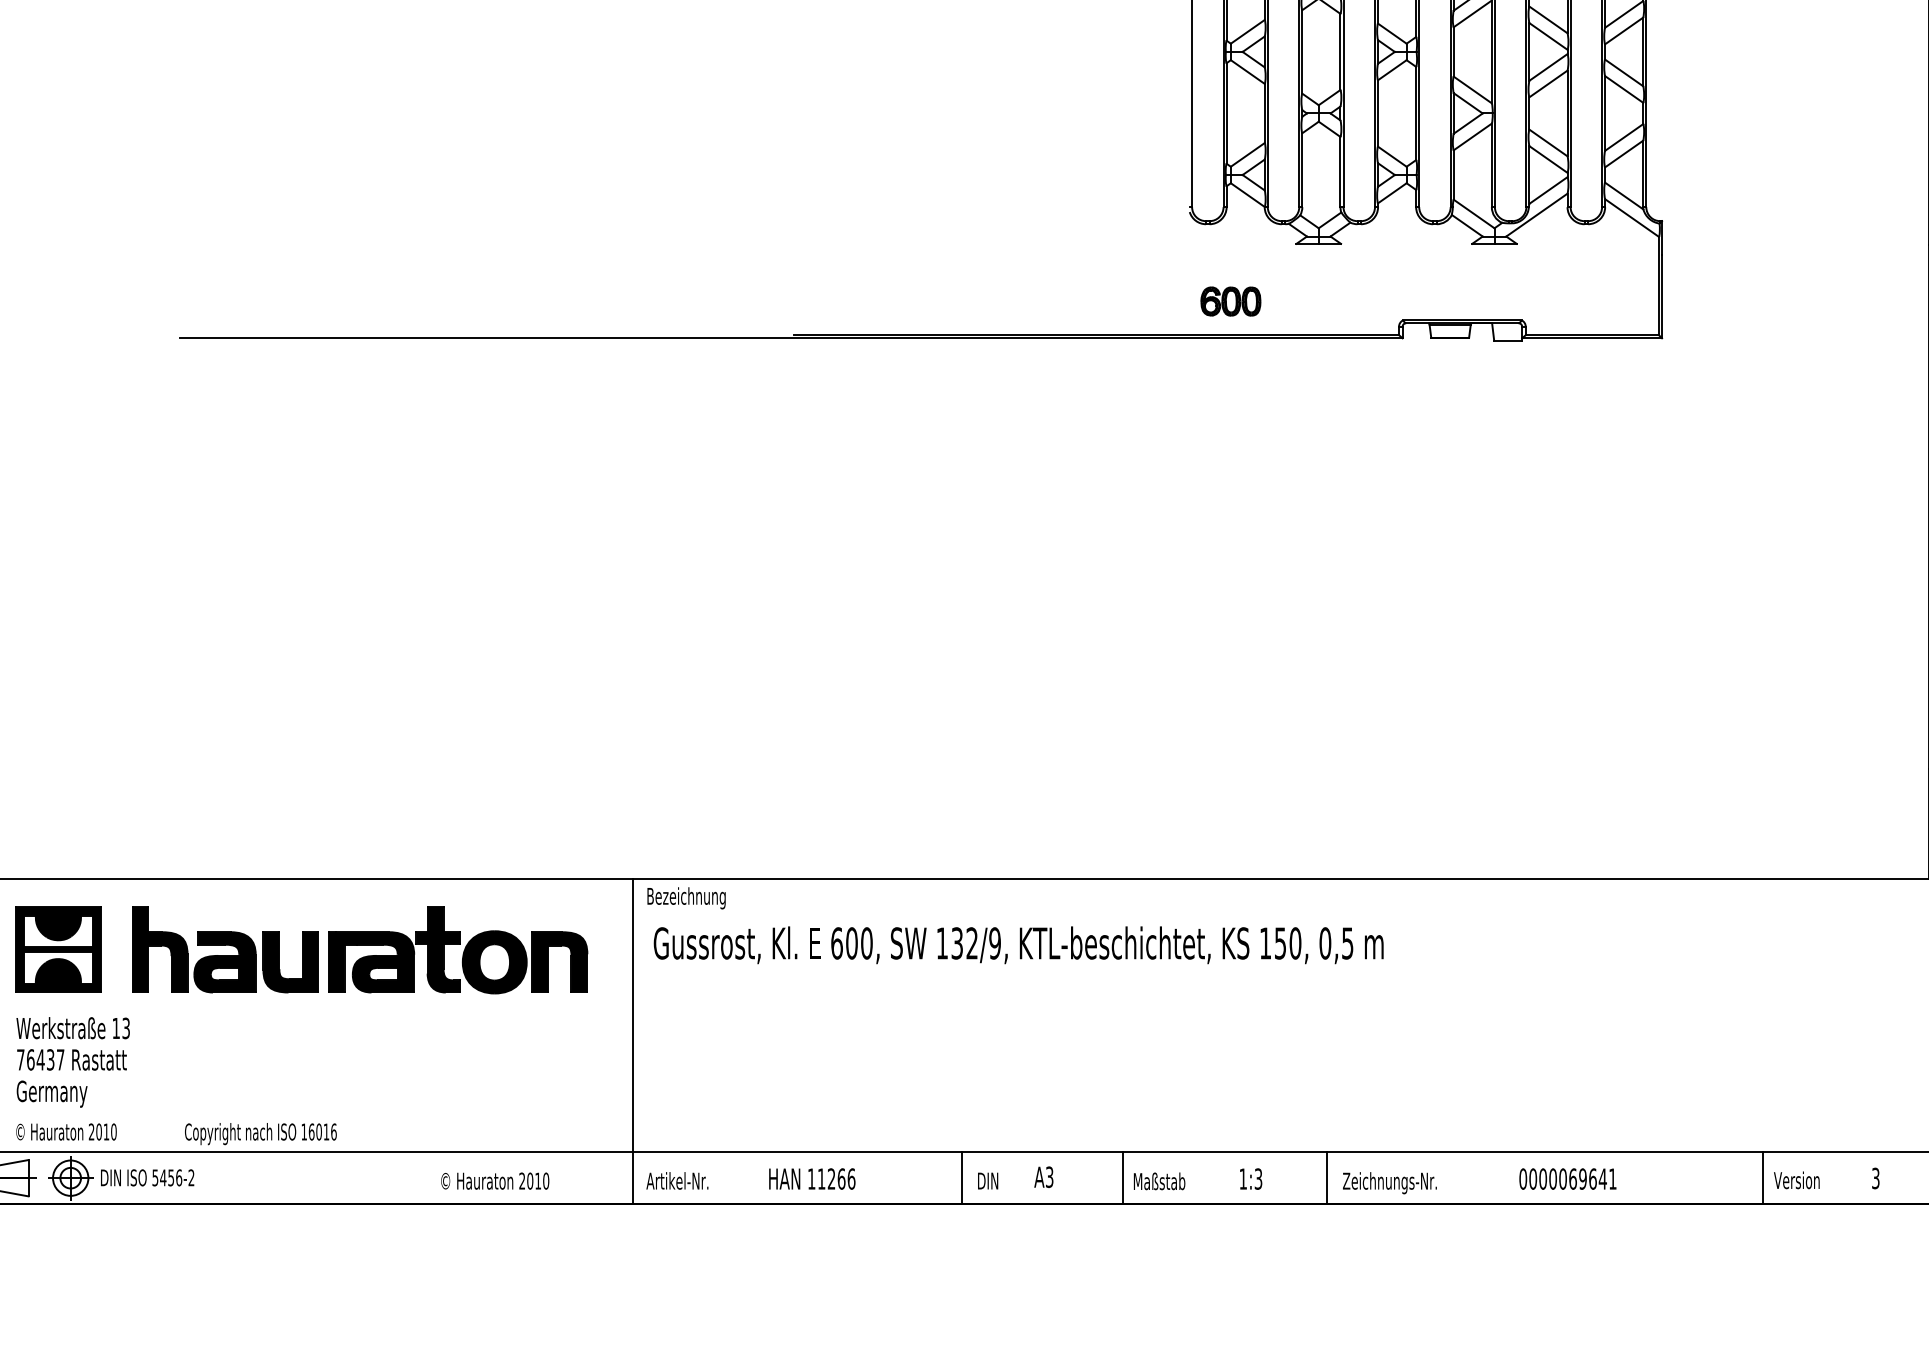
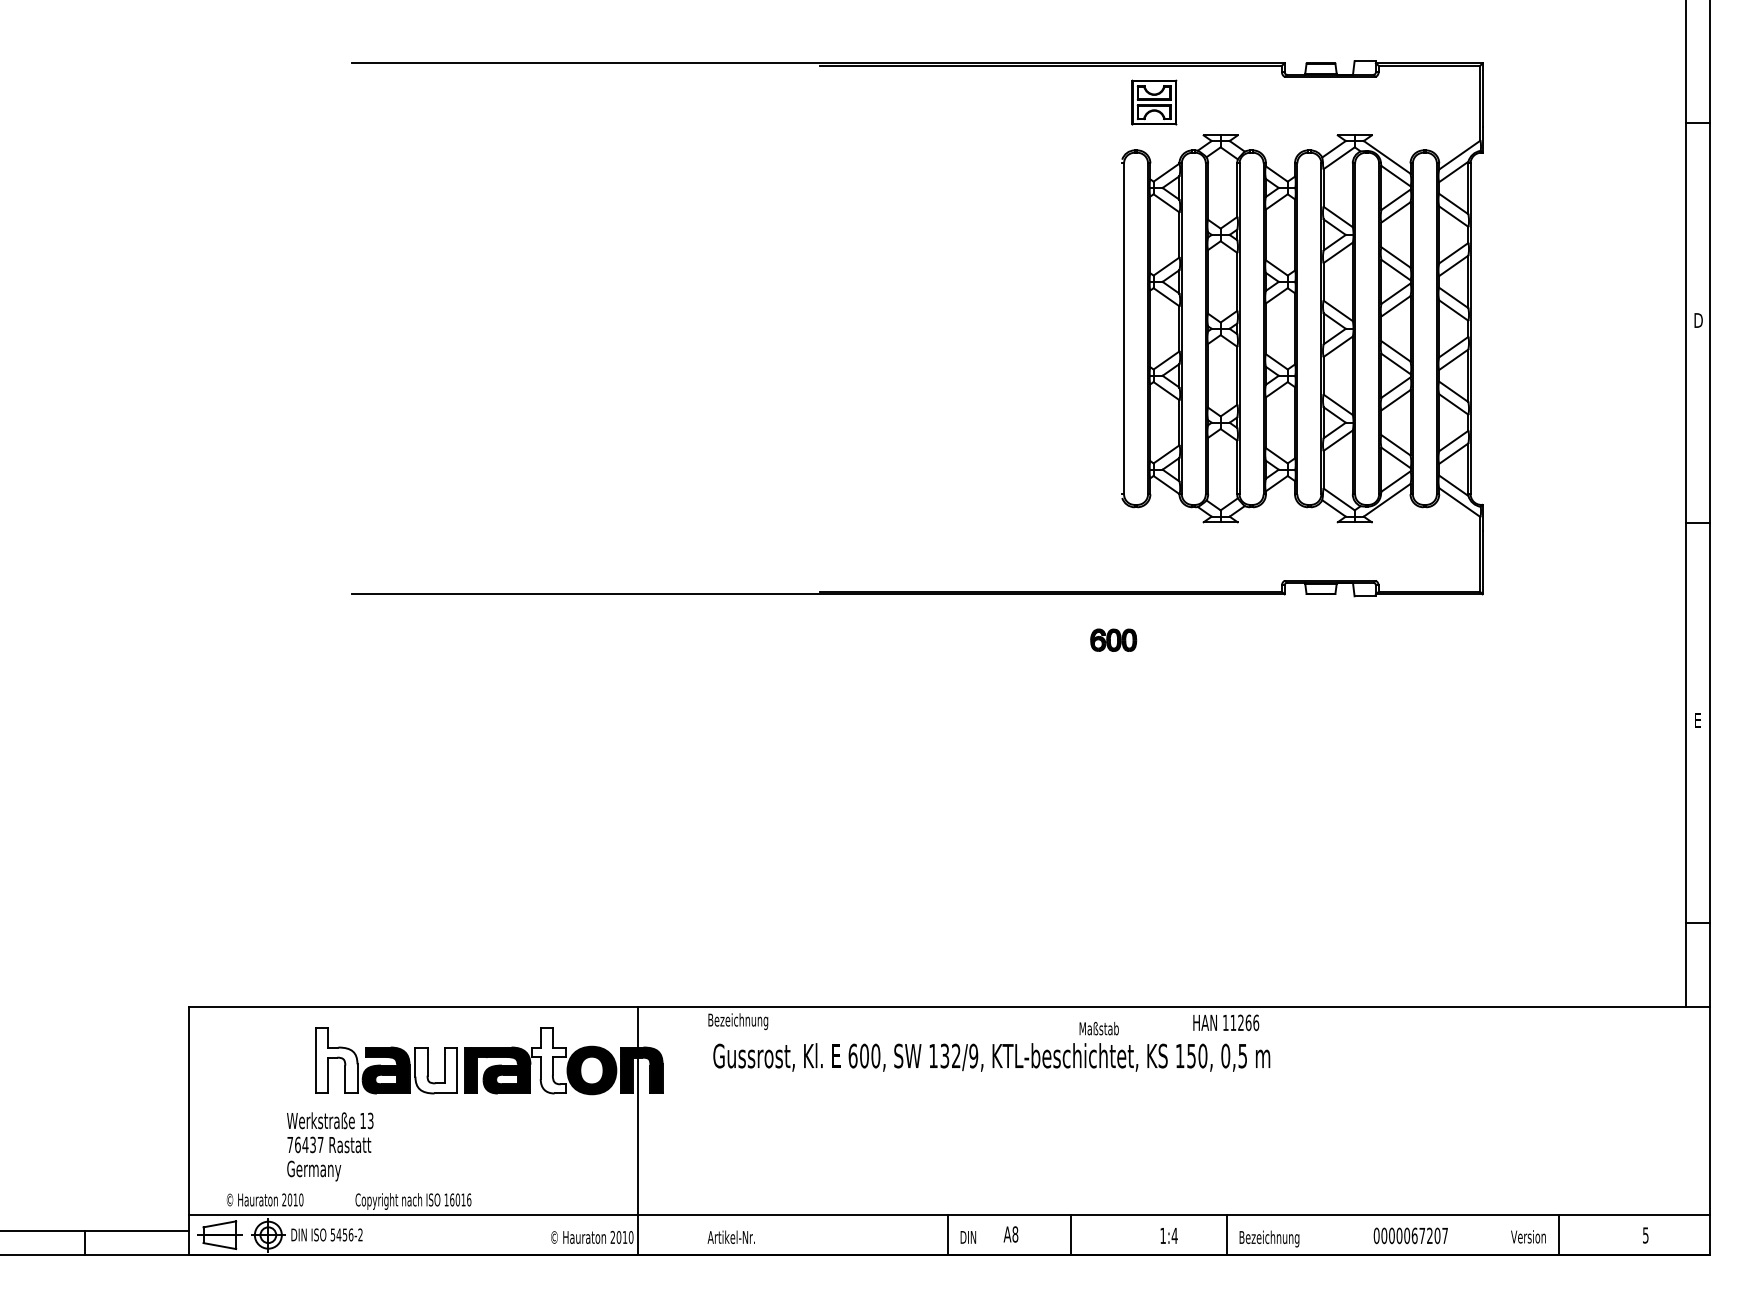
part: (1230, 300) -> (1113, 639), moved
part: (57, 949) -> (258, 1060), removed
fill: (160, 949) -> (336, 1060), removed
fill: (437, 949) -> (548, 1060), removed
fill: (291, 962) -> (436, 1070), removed
line: (633, 1042) -> (637, 1131), moved
text: (73, 1061) -> (330, 1146), moved
text: (1049, 1177) -> (1015, 1234), A3 -> A8
text: (1875, 1177) -> (1645, 1234), 3 -> 5
text: (812, 1178) -> (1226, 1022), moved
text: (1258, 1178) -> (1174, 1235), 1:3 -> 1:4
text: (1597, 1178) -> (1433, 1235), 0000069641 -> 0000067207
text: (1796, 1179) -> (1528, 1236), moved
text: (1158, 1181) -> (1098, 1028), moved
text: (1389, 1182) -> (1274, 1238), Zeichnungs-Nr. -> Bezeichnung

